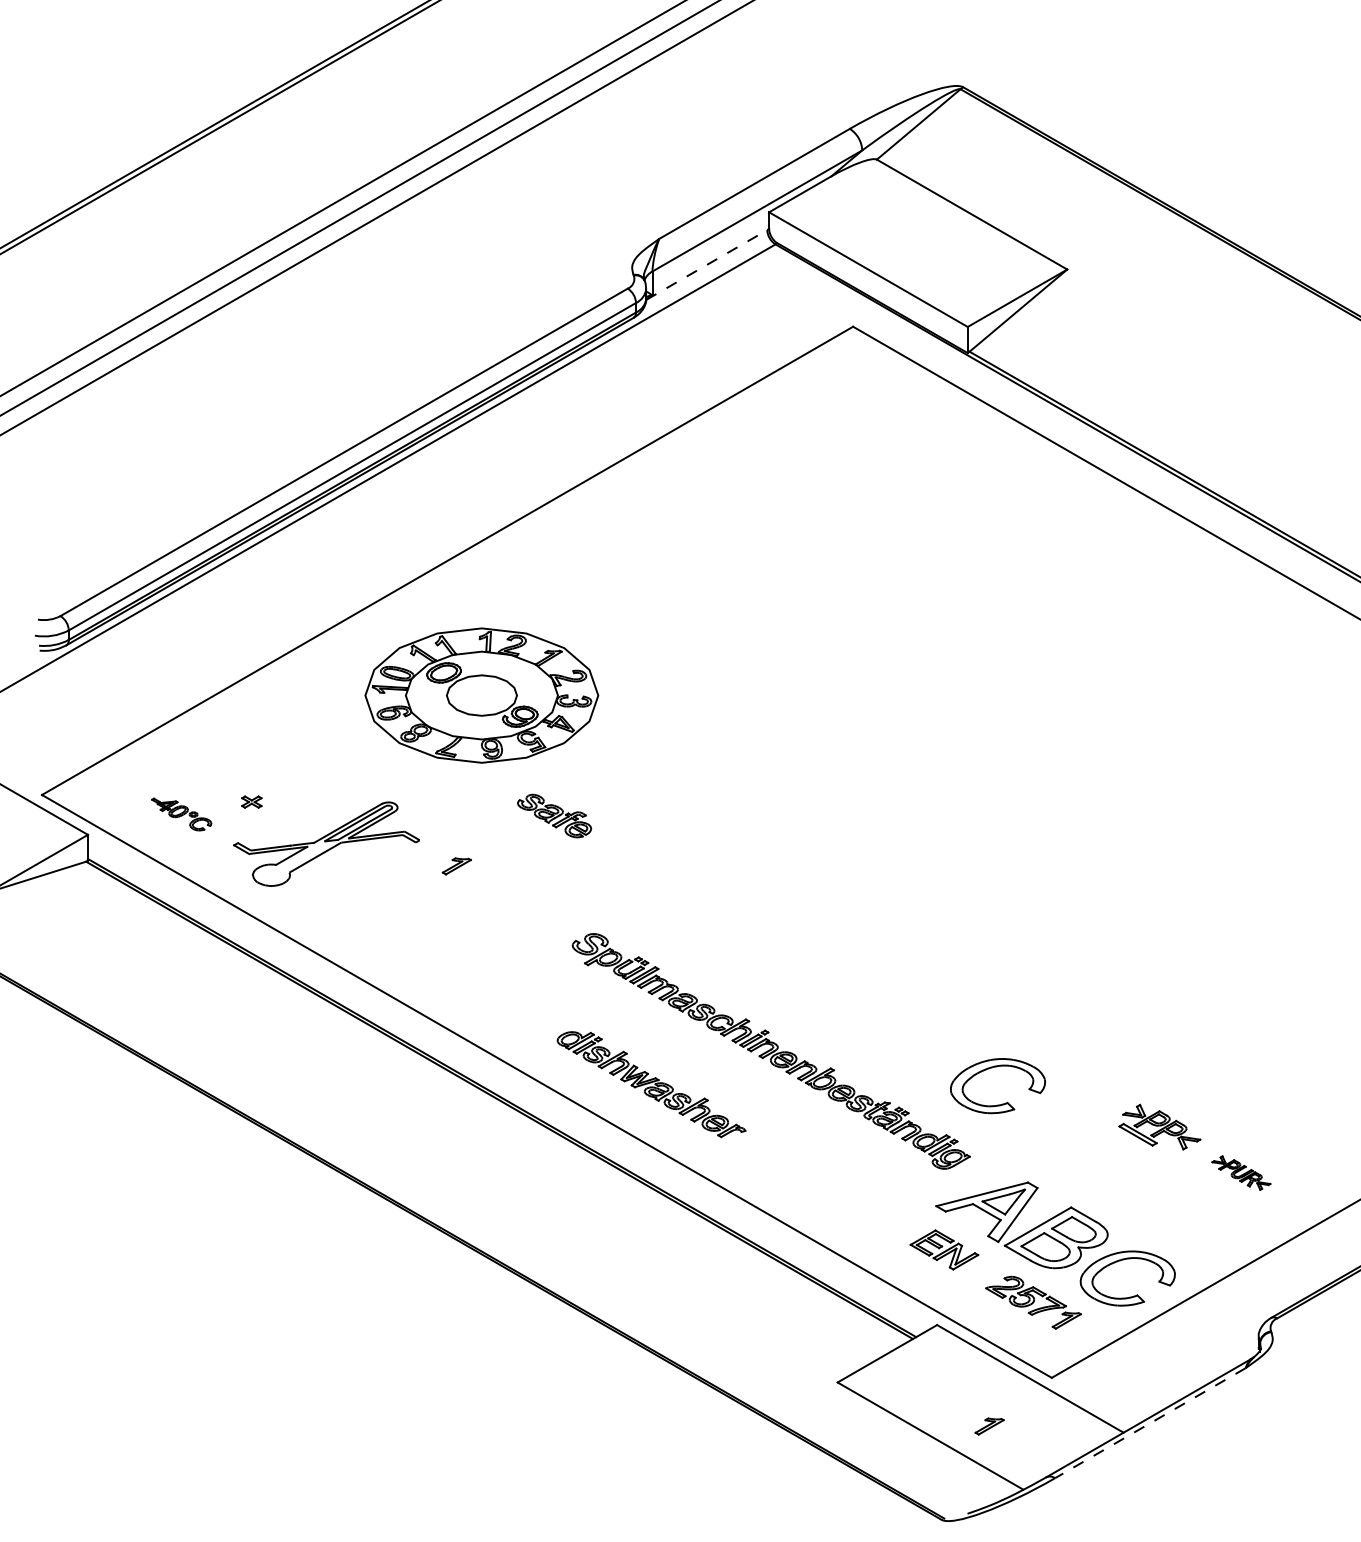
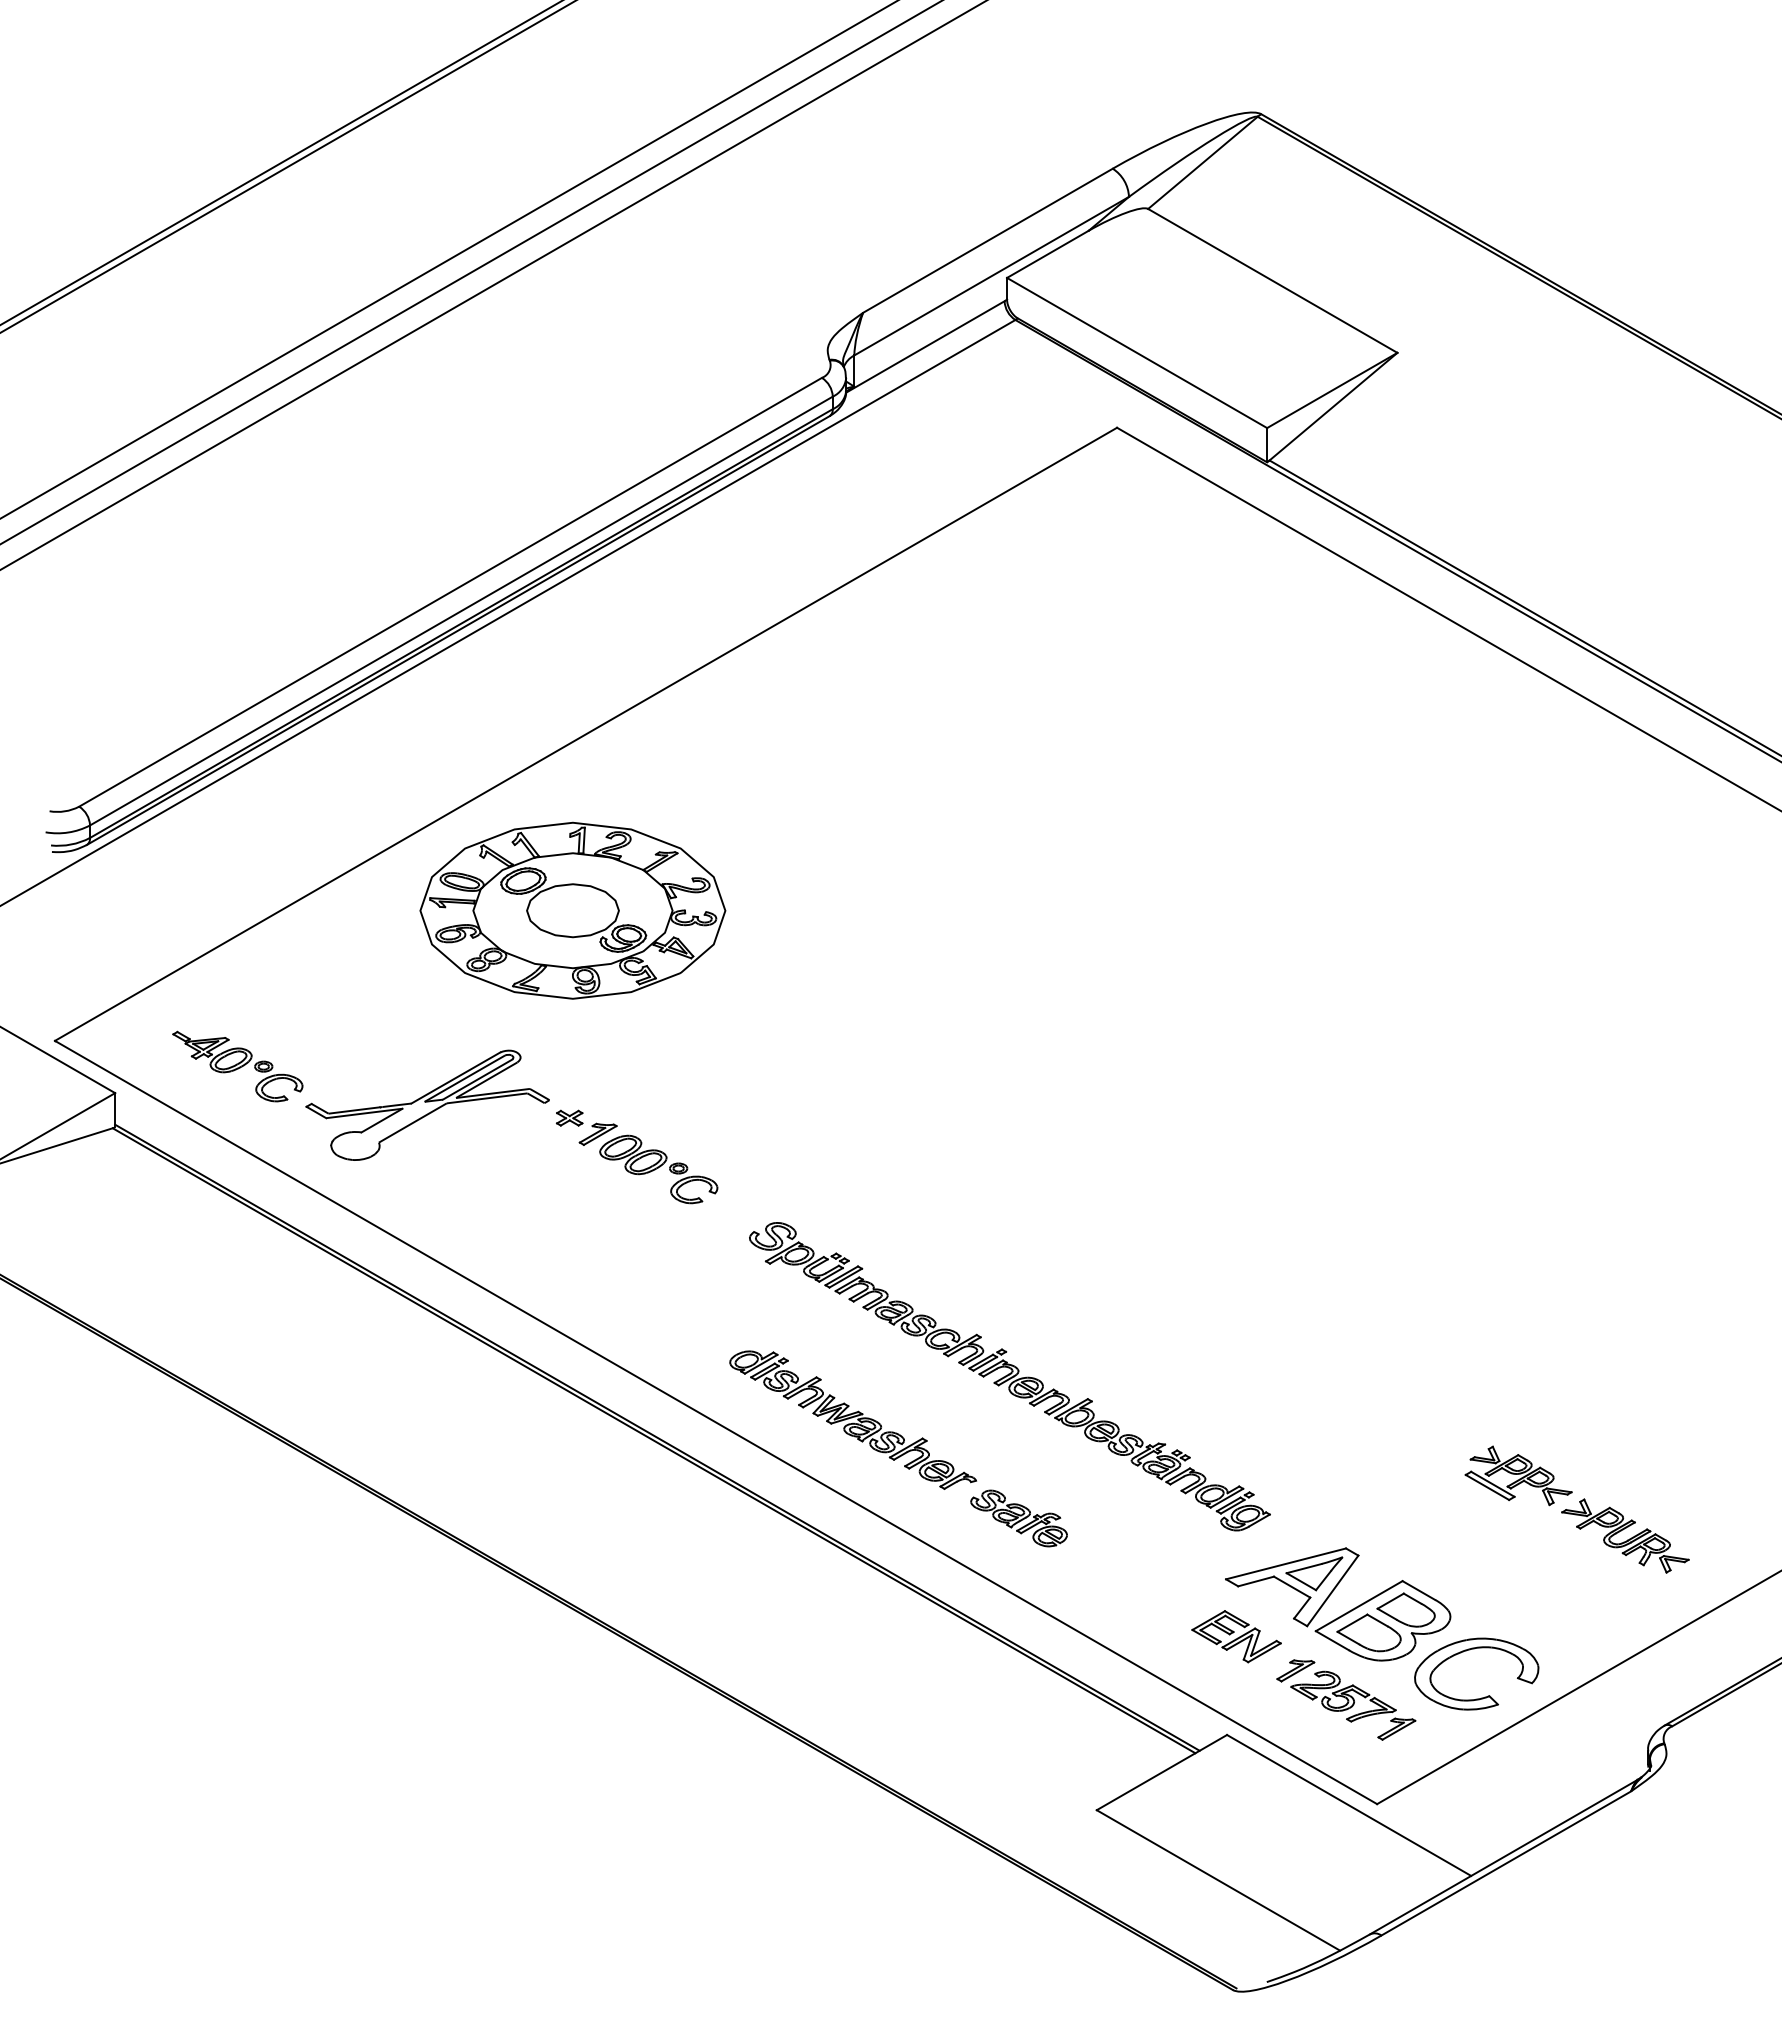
line: (706, 264) -> (925, 346), dashed -> solid
part: (481, 695) -> (572, 910), moved
part: (251, 801) -> (569, 1117), moved
part: (181, 814) -> (237, 1066), size x1.67
part: (554, 816) -> (1018, 1518), moved
part: (502, 893) -> (658, 1169), added
part: (992, 1068) -> (1299, 1398), removed
part: (1241, 1172) -> (1625, 1535), size x1.67
line: (1149, 1423) -> (1505, 1863), dashed -> solid
part: (989, 1426) -> (1295, 1670), moved

